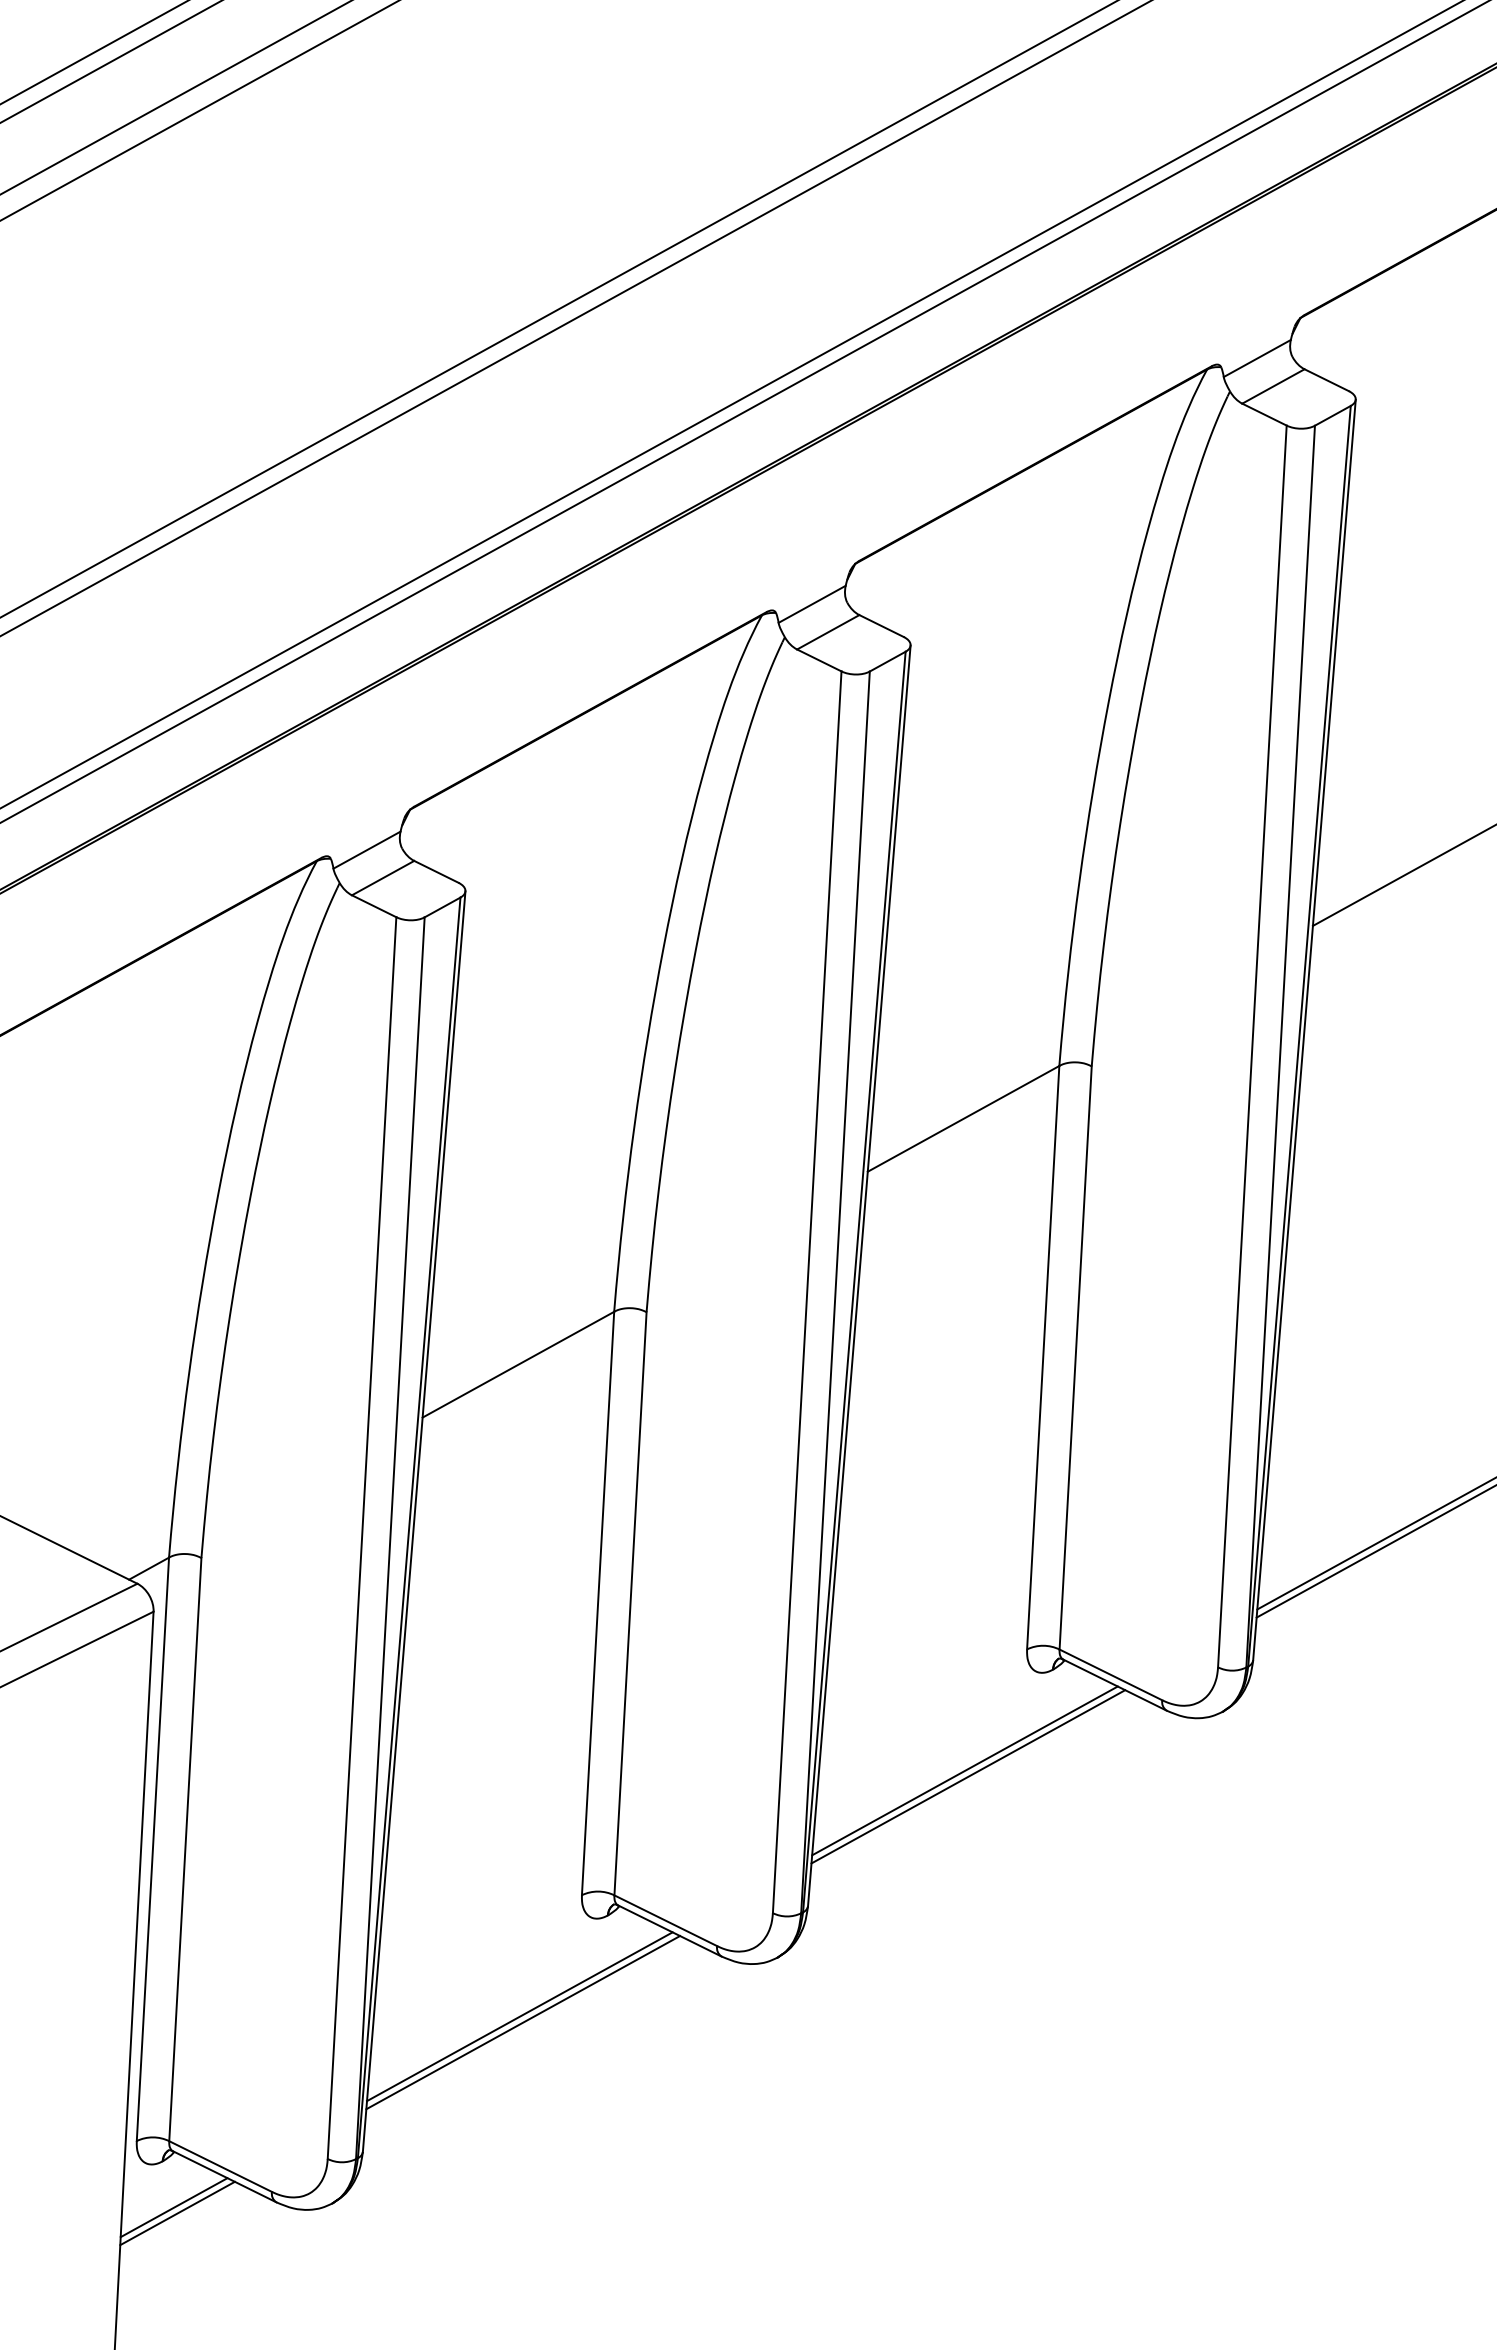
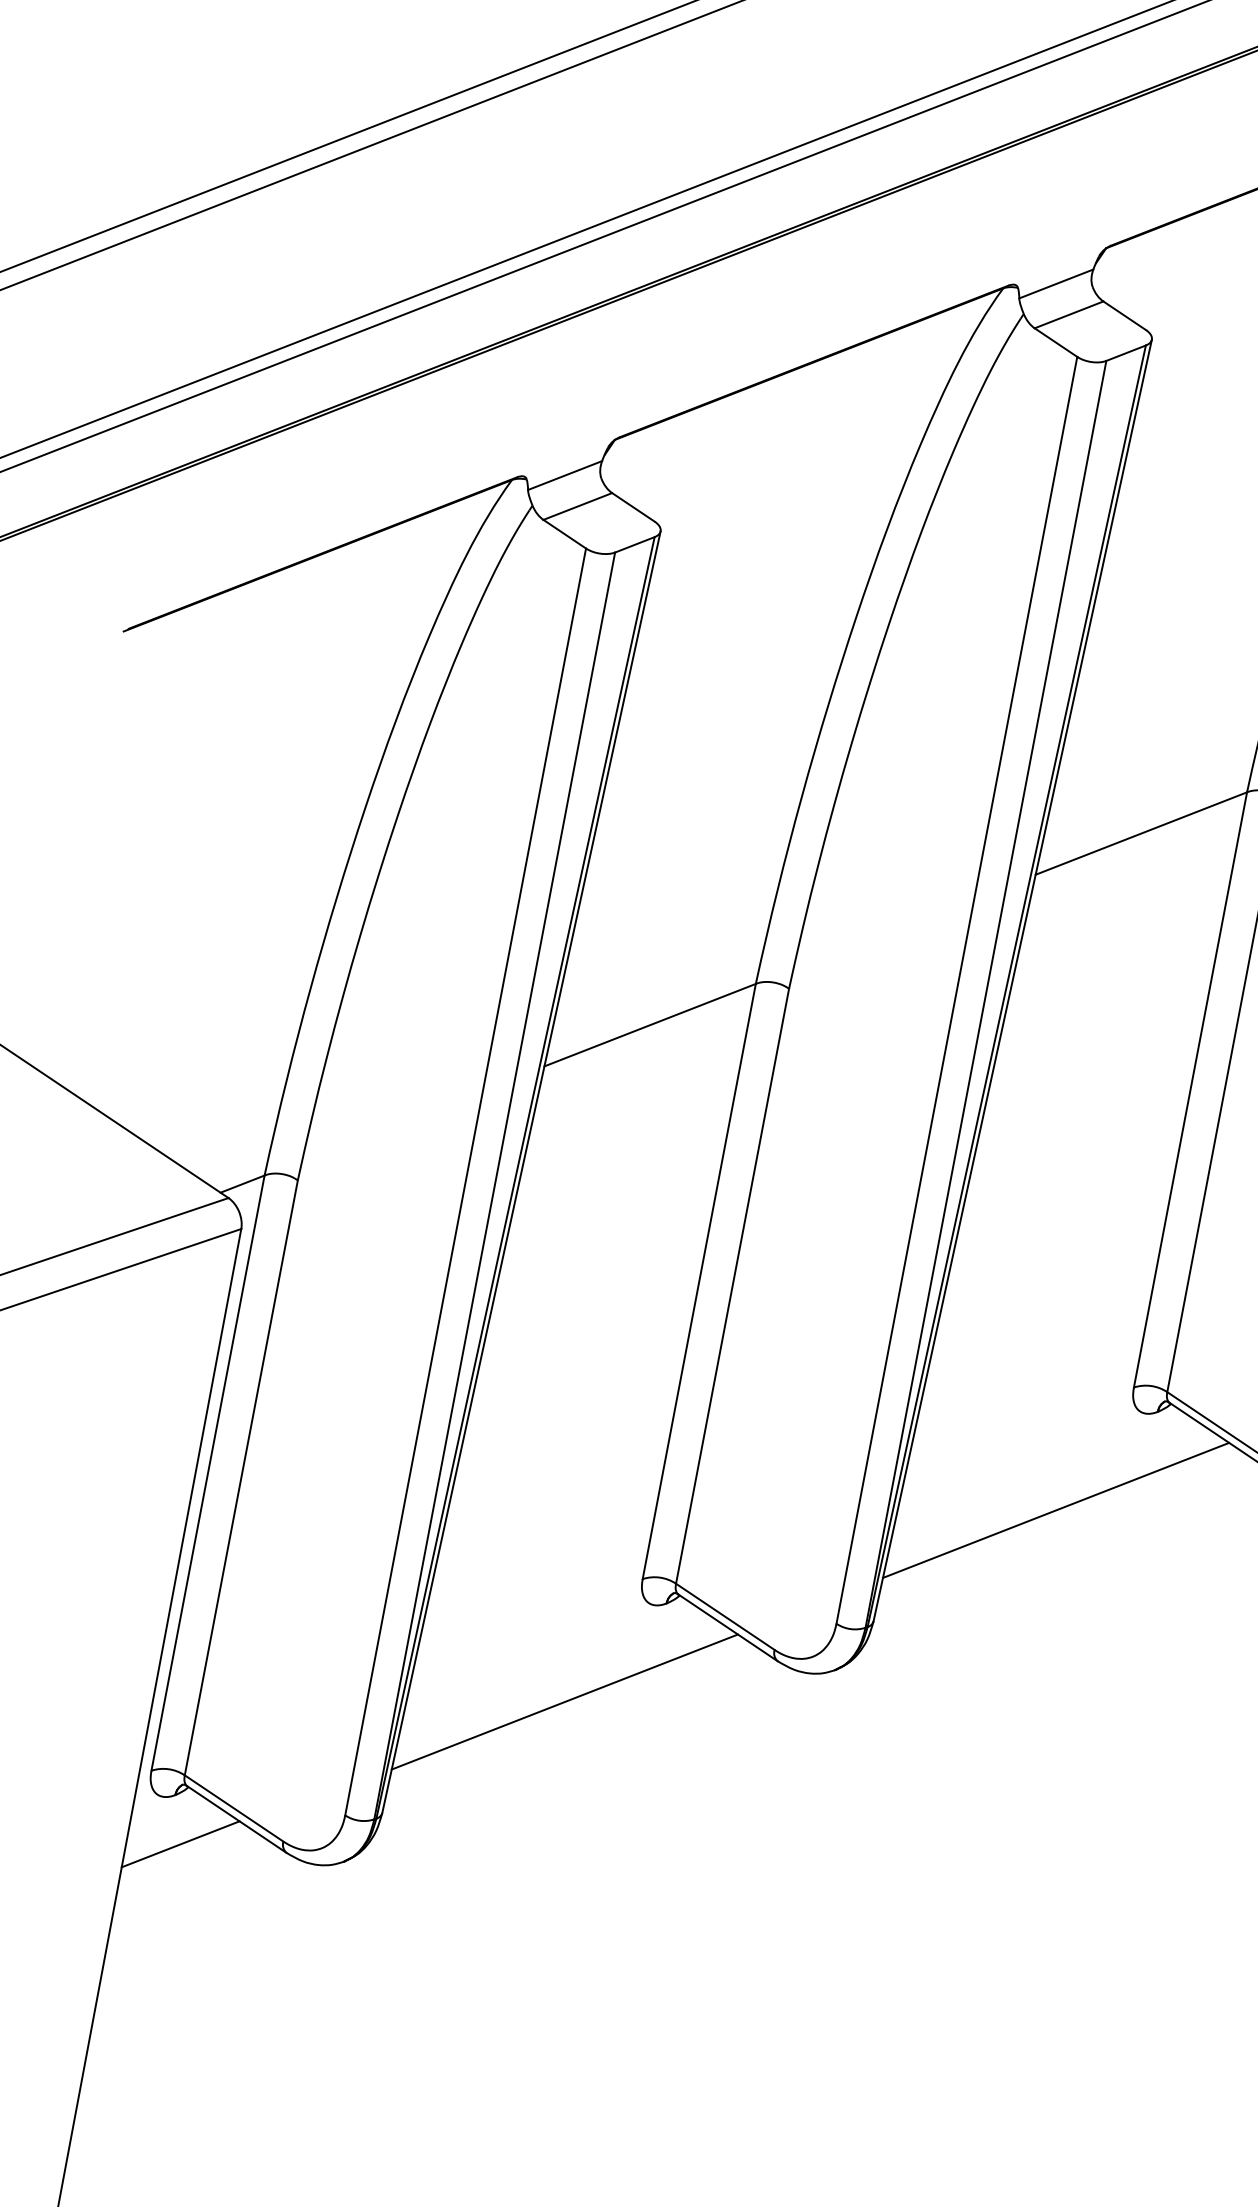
line: (964, 1770) -> (1052, 1503), removed
line: (519, 2016) -> (561, 1695), removed
line: (177, 2213) -> (183, 1850), removed

